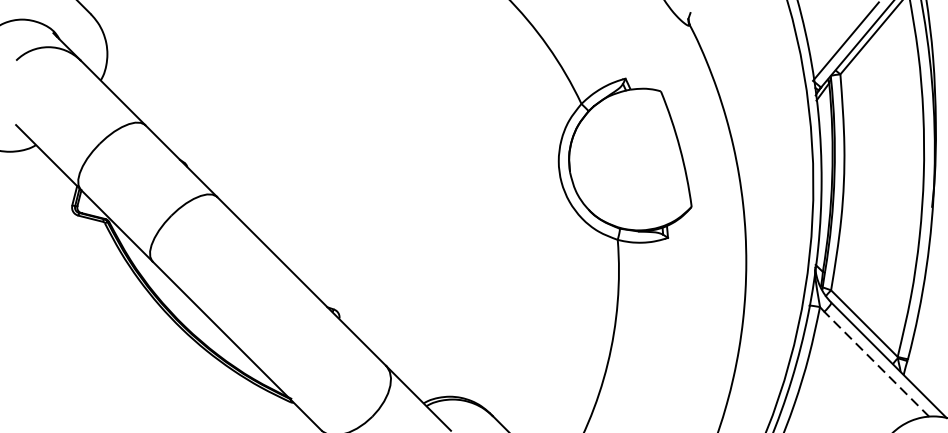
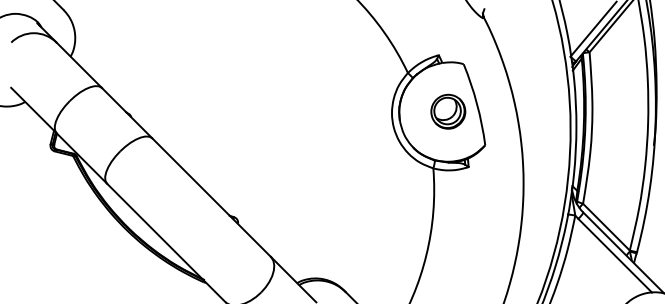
part: (639, 158) -> (448, 111), added
line: (875, 363) -> (614, 255), dashed -> solid

